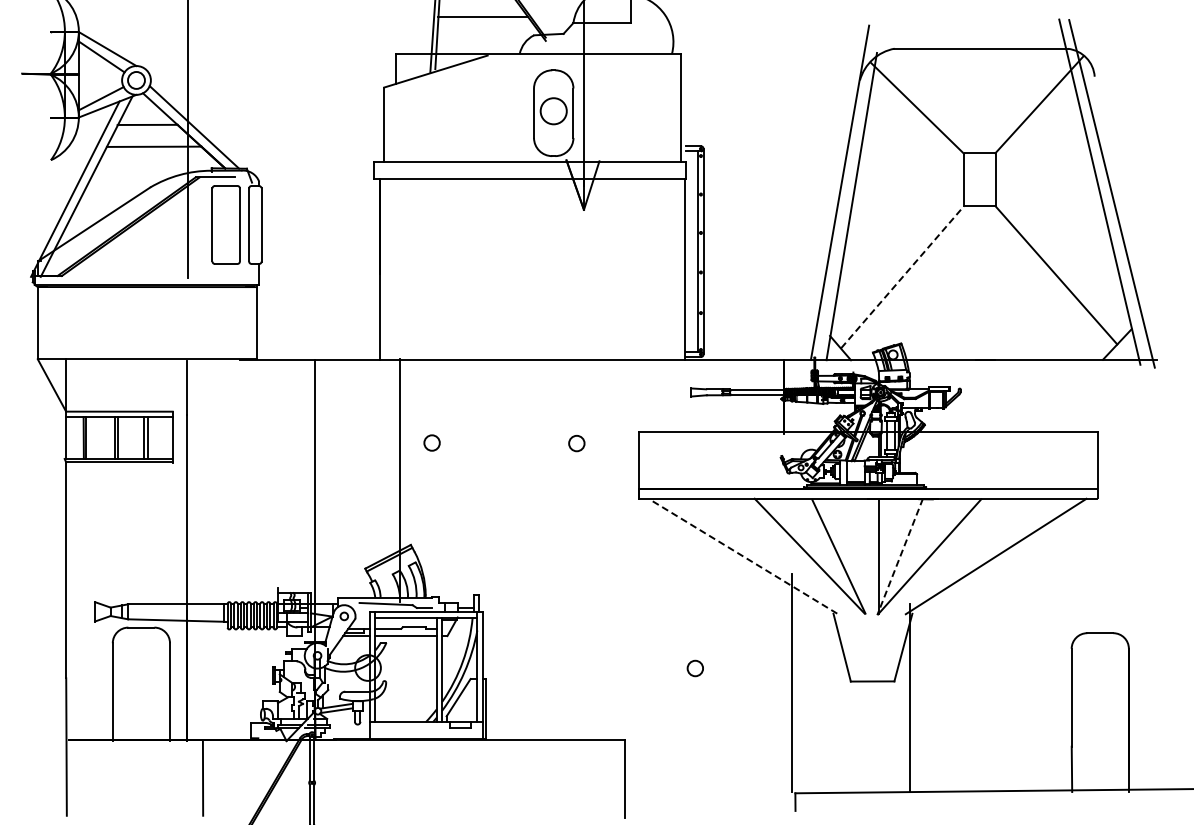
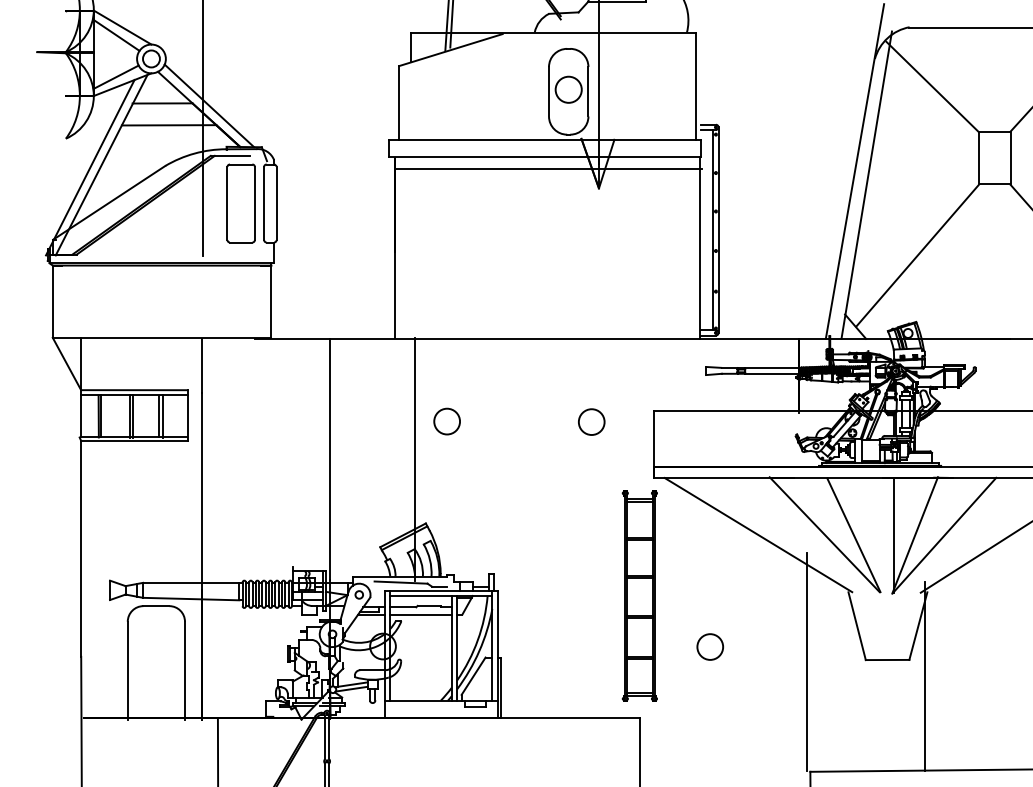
line: (533, 190) -> (548, 169), added
line: (902, 277) -> (917, 256), dashed -> solid
circle: (431, 442) -> (446, 421), size x1.67
circle: (576, 443) -> (591, 422), size x1.67
line: (743, 556) -> (758, 535), dashed -> solid
line: (900, 556) -> (915, 535), dashed -> solid
part: (624, 617) -> (639, 596), added
circle: (695, 668) -> (710, 647), size x1.67

